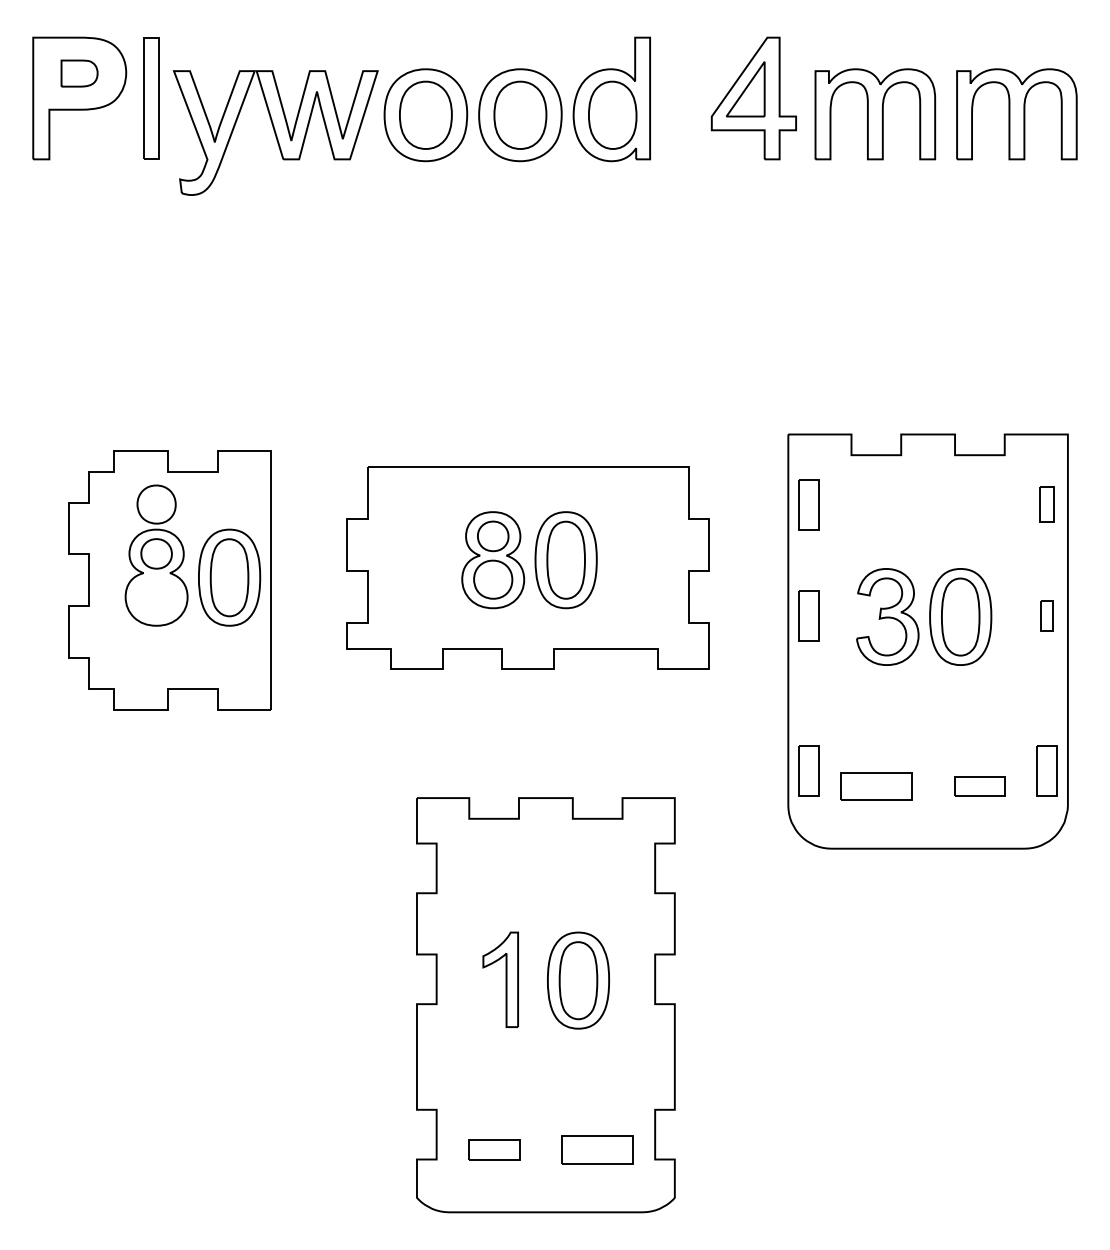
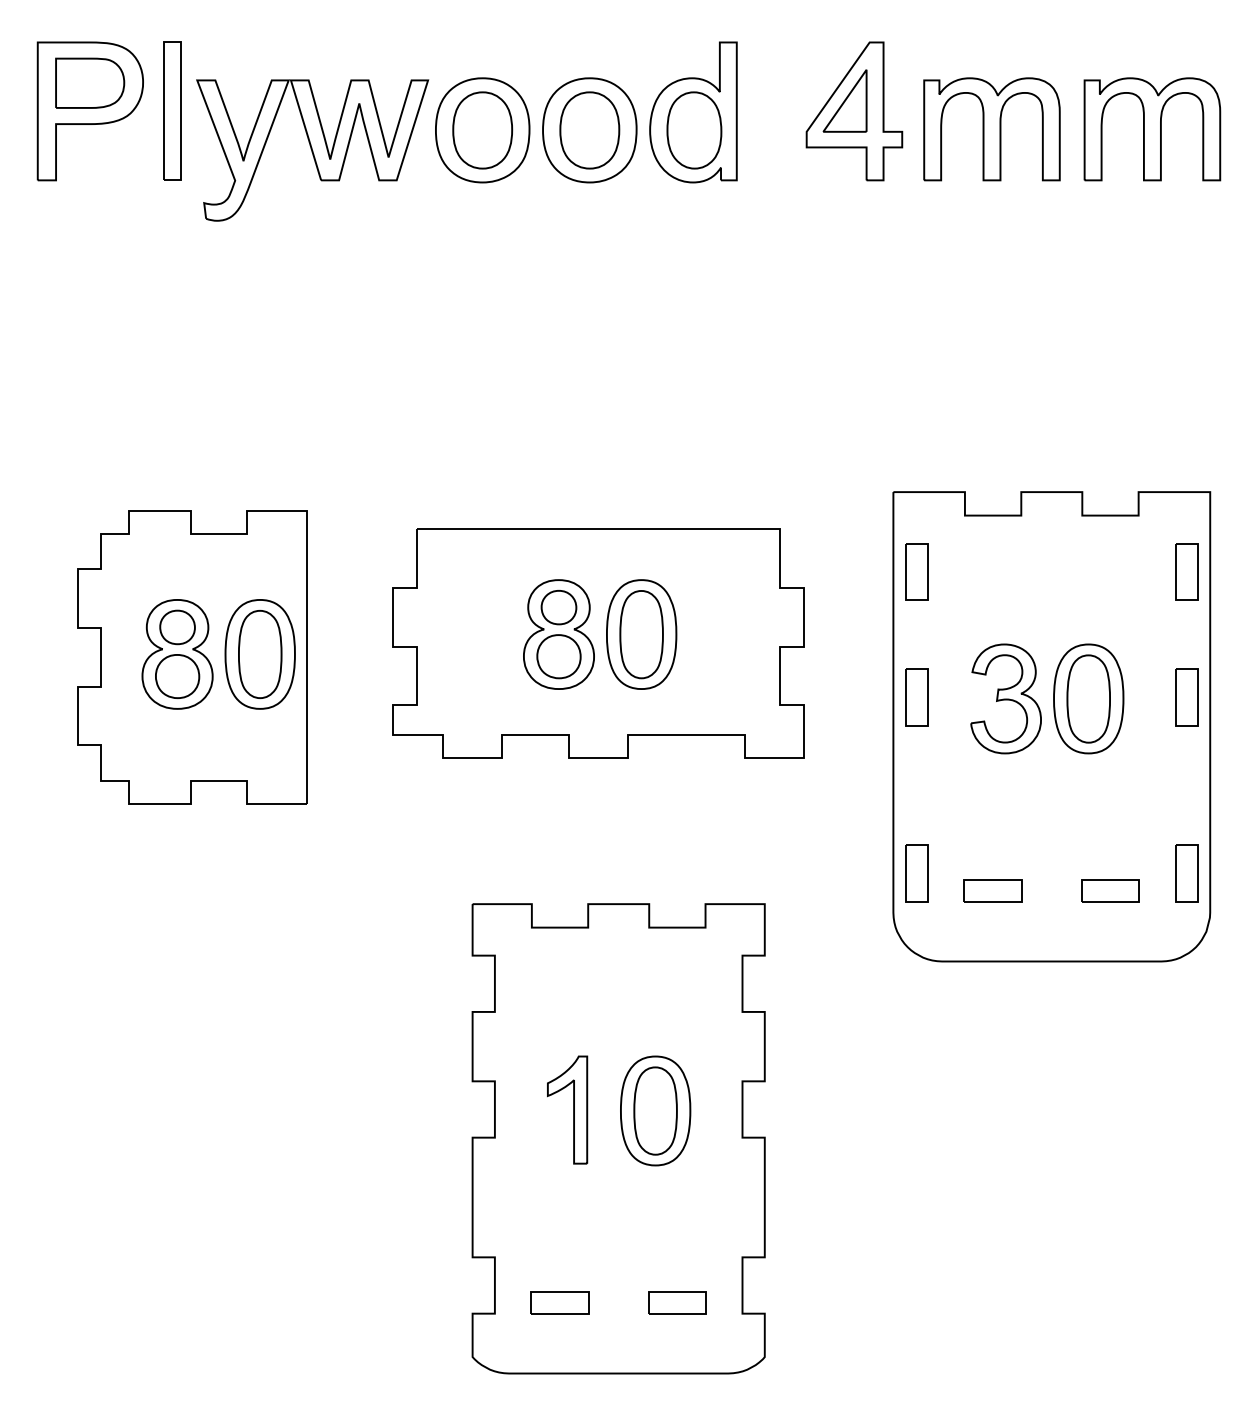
part: (79, 72) -> (90, 82), size x1.67
part: (156, 504) -> (177, 676), moved
part: (1046, 504) -> (1186, 571), size x1.43
part: (1046, 615) -> (1186, 697), size x1.67
part: (875, 786) -> (992, 890), size x0.71
part: (597, 1149) -> (677, 1302), size x0.71

